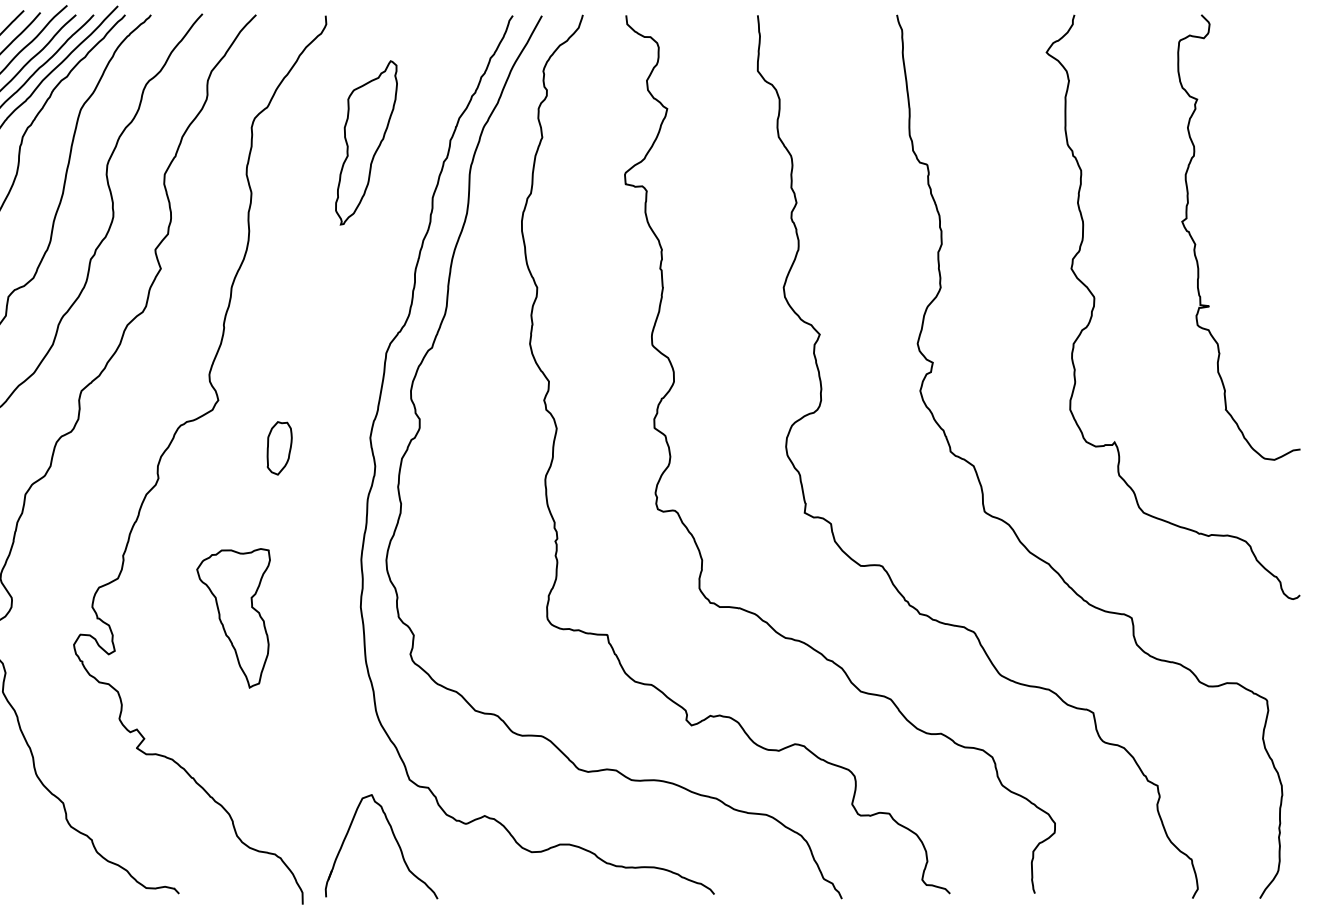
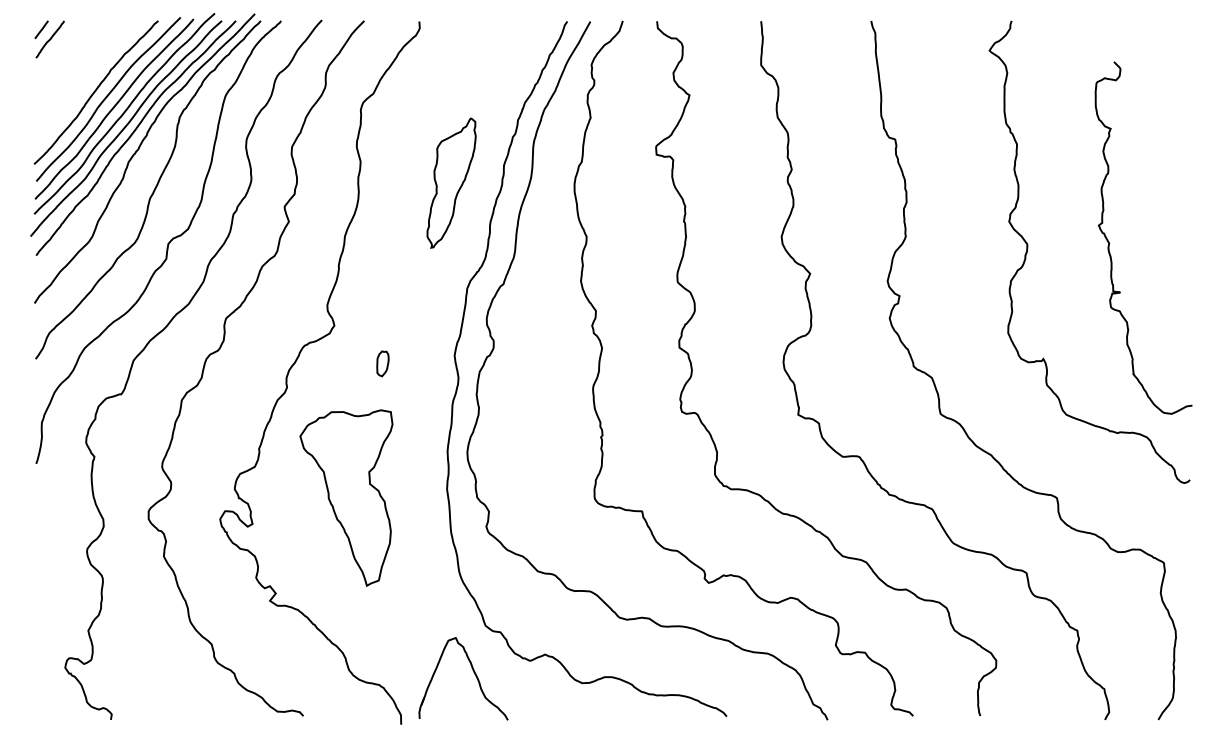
part: (366, 142) -> (451, 182), moved
curve: (1196, 244) -> (1110, 243), moved
part: (279, 448) -> (382, 363), size x0.6
part: (233, 618) -> (346, 498), size x1.6

